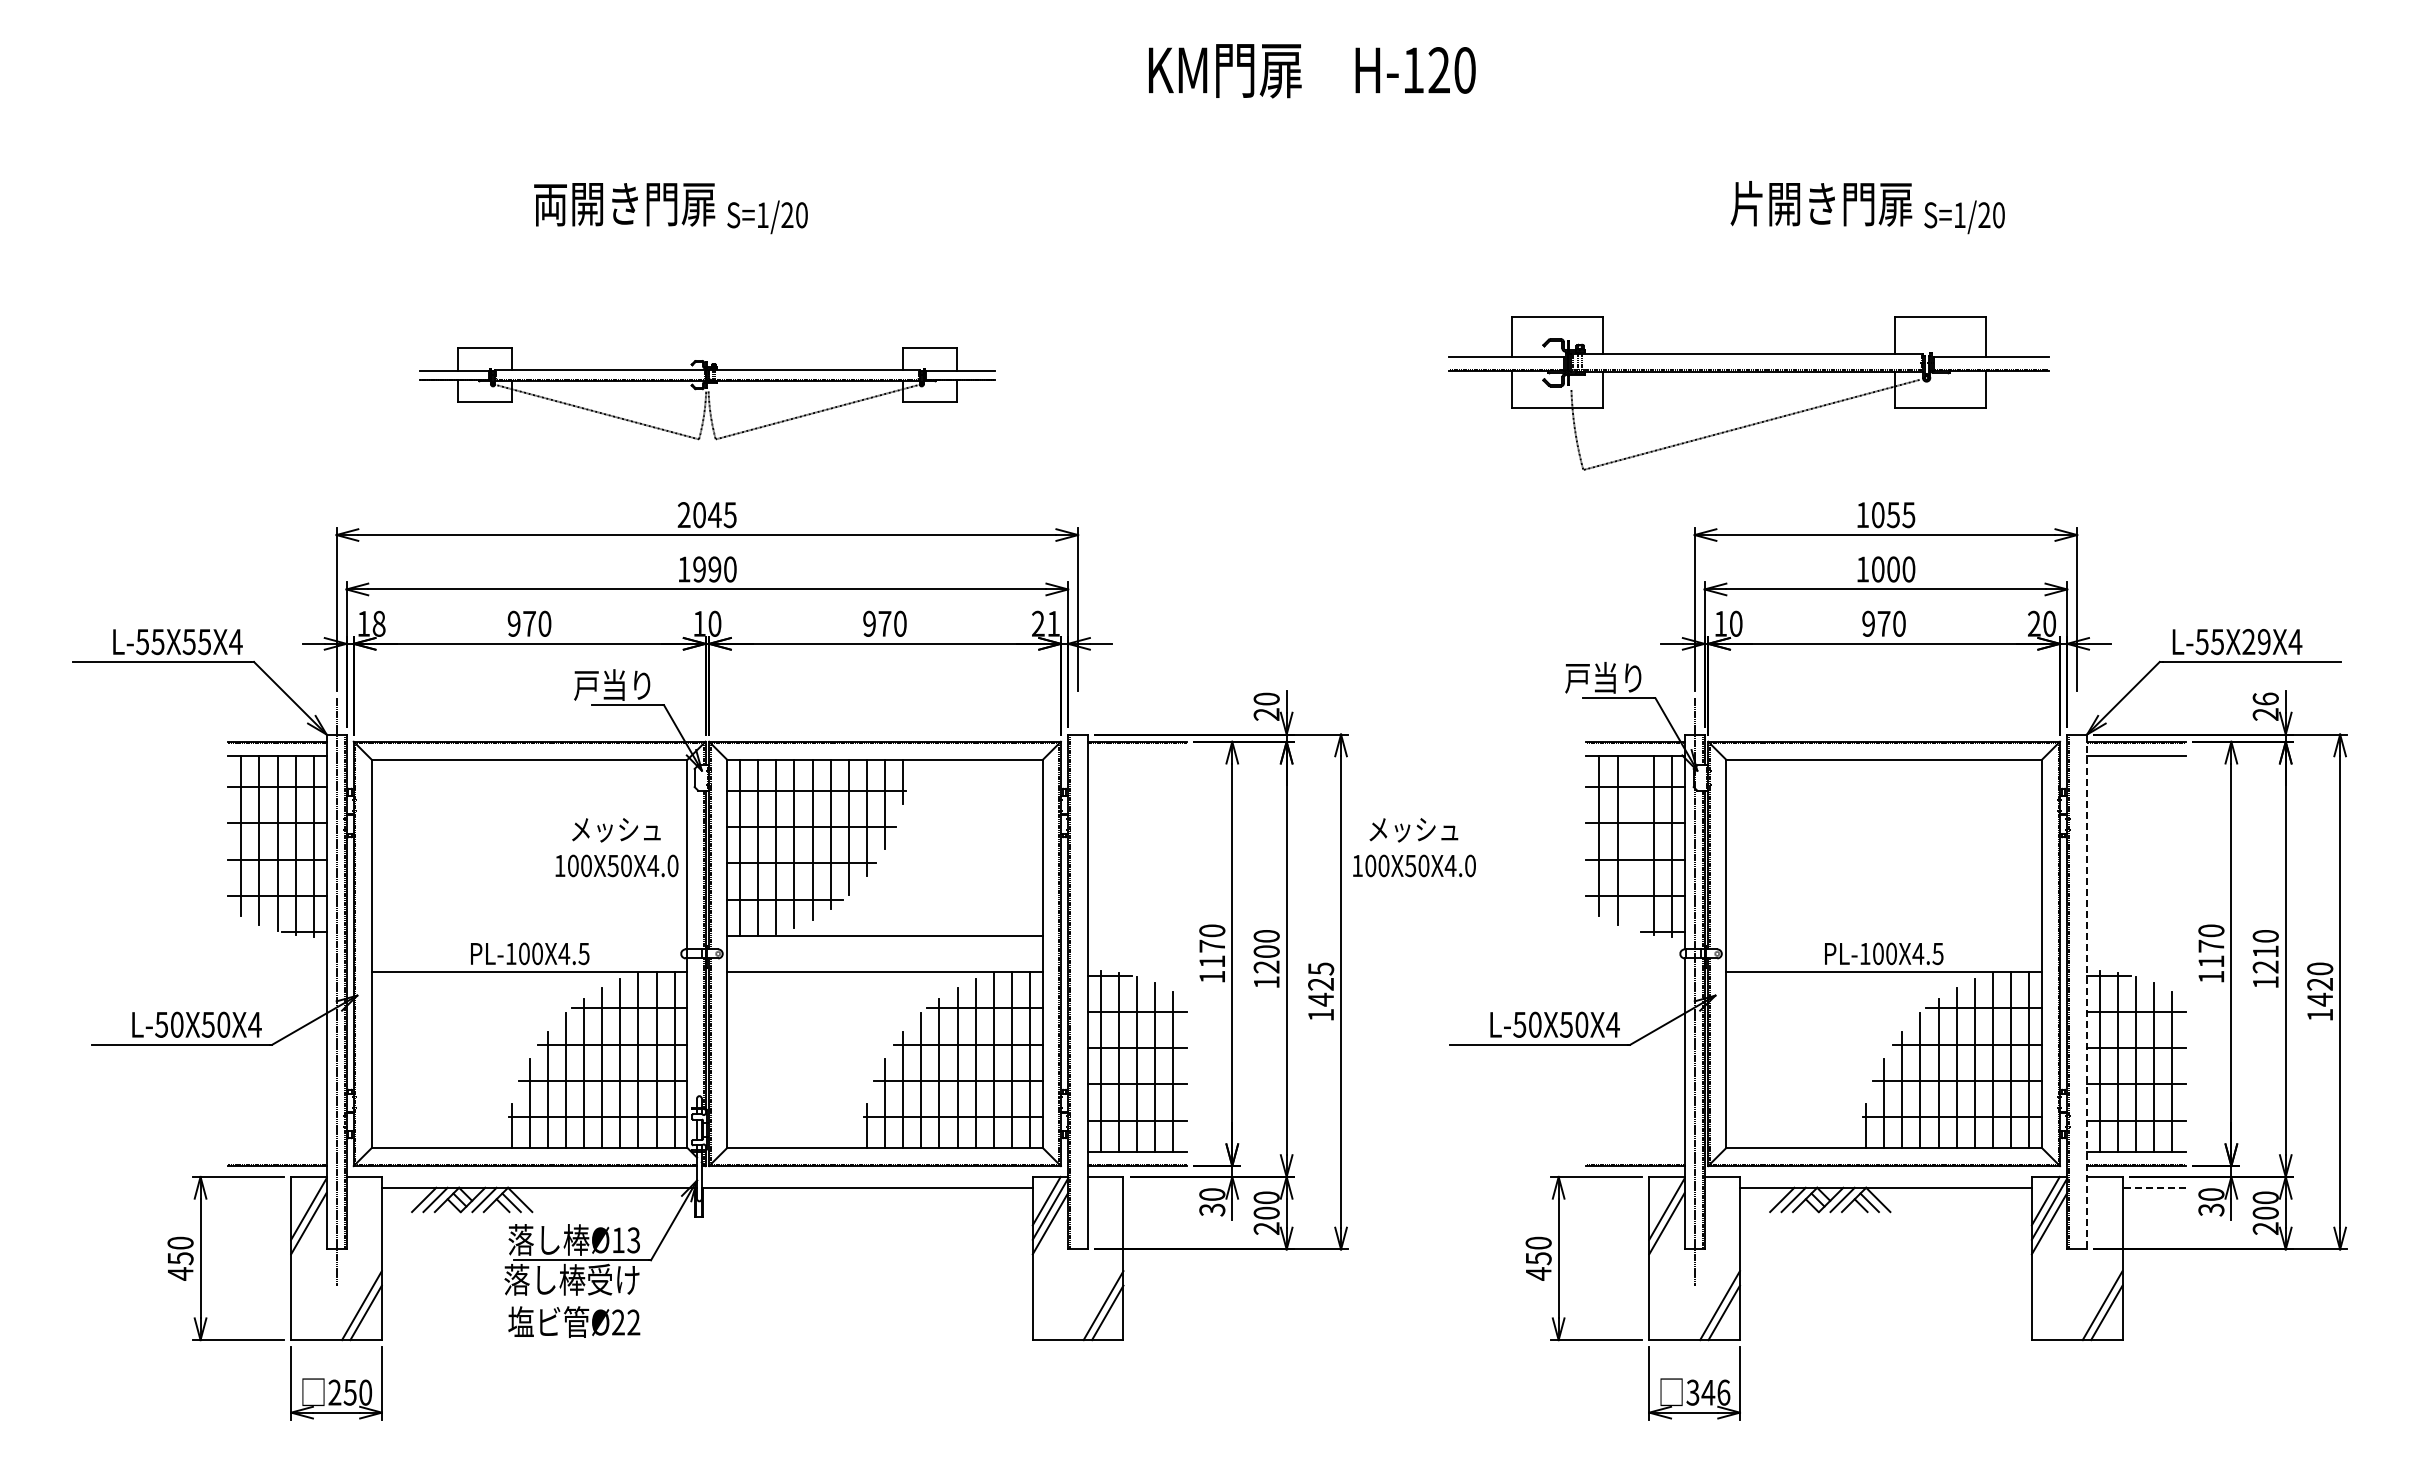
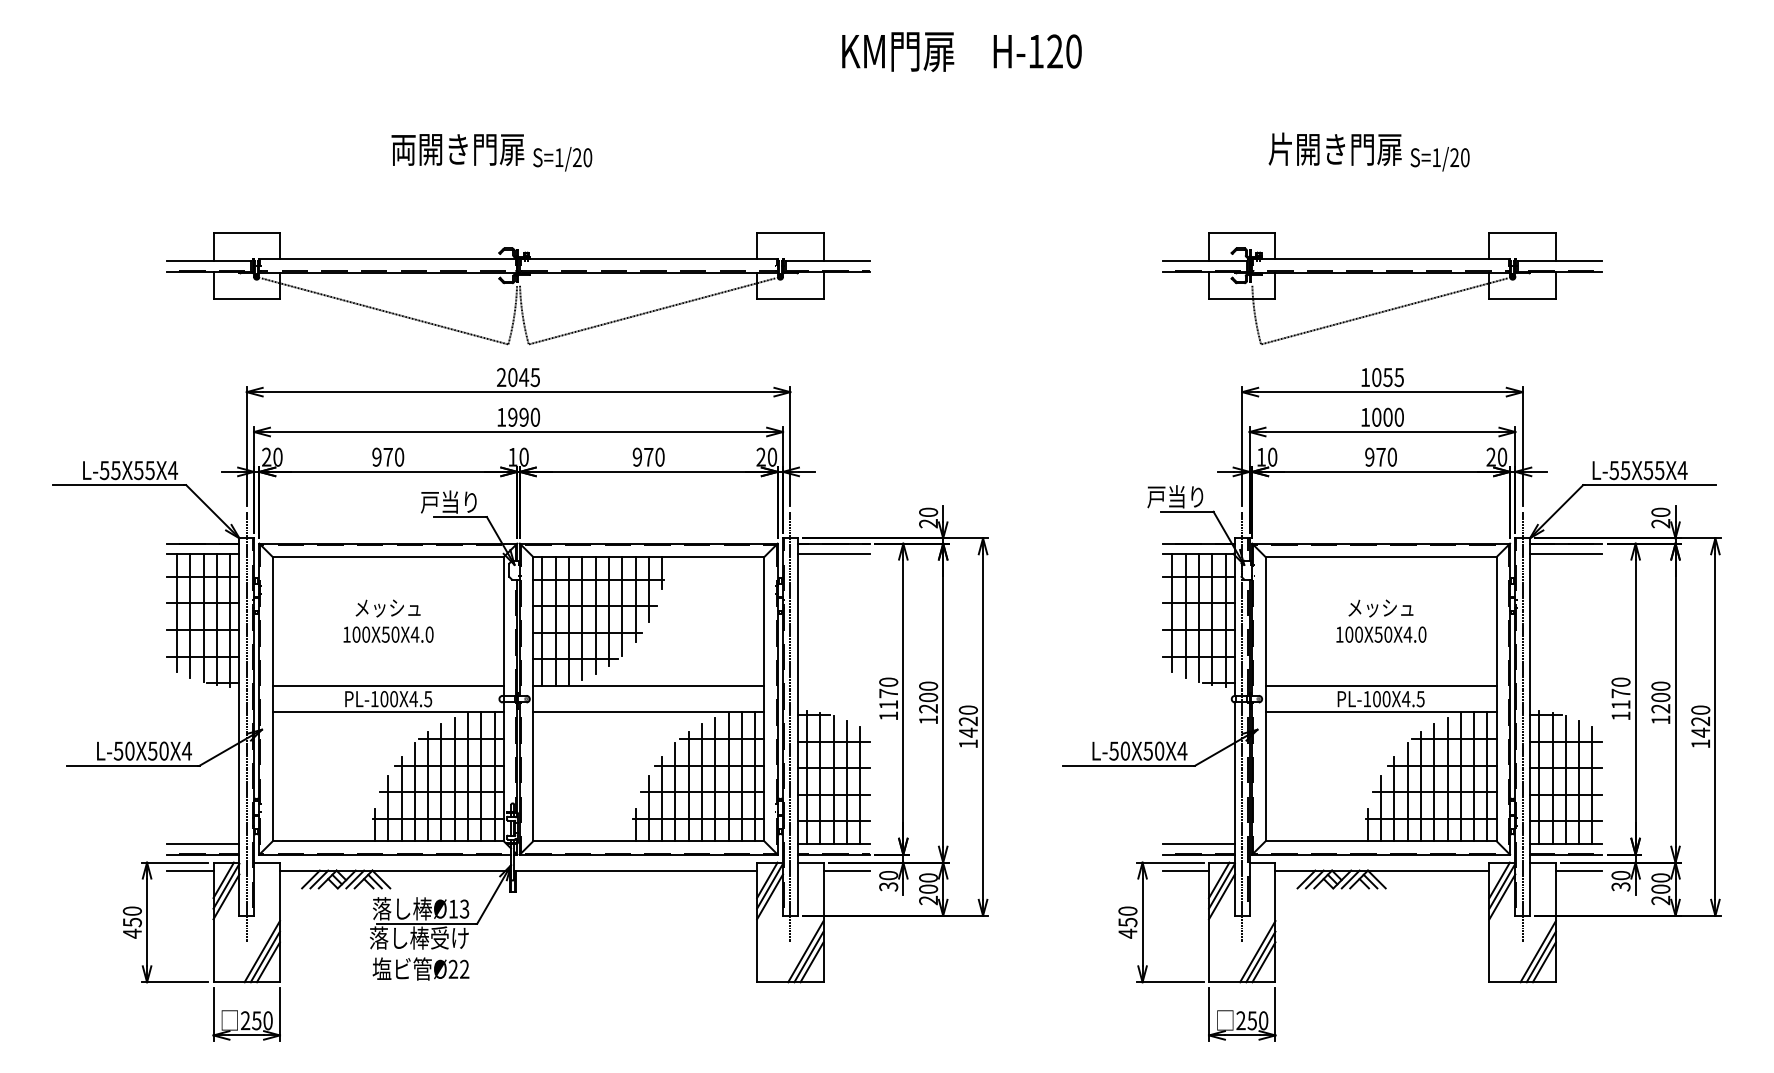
part: (707, 393) -> (518, 288), size x1.67
part: (1748, 393) -> (1382, 288), moved
text: (371, 623) -> (272, 456), 18 -> 20
text: (1053, 623) -> (772, 456), 21 -> 20
text: (2256, 642) -> (1654, 470), L-55X29X4 -> L-55X55X4
text: (2265, 698) -> (1660, 511), 26 -> 20
line: (1137, 756) -> (833, 554), added
line: (1635, 843) -> (1198, 618), added
text: (616, 847) -> (388, 621), moved
text: (1414, 847) -> (1381, 621), moved
line: (529, 935) -> (388, 685), added
line: (1883, 935) -> (1380, 685), added
text: (2265, 951) -> (1660, 697), 1210 -> 1200
text: (1321, 968) -> (968, 709), 1425 -> 1420
line: (1078, 991) -> (790, 726), added
line: (2077, 991) -> (1522, 726), added
line: (2087, 992) -> (1530, 727), dashed -> solid
line: (276, 1151) -> (202, 843), added
line: (1634, 1151) -> (1198, 843), added
line: (259, 1187) -> (190, 870), added
line: (1154, 1187) -> (846, 870), added
line: (1617, 1187) -> (1185, 870), added
line: (2154, 1187) -> (1579, 870), dashed -> solid
line: (305, 1200) -> (224, 879), added
line: (1663, 1200) -> (1219, 879), added
line: (357, 1298) -> (262, 951), added
line: (1099, 1298) -> (806, 951), added
line: (1715, 1298) -> (1257, 951), added
line: (2098, 1298) -> (1538, 951), added
text: (1708, 1392) -> (1252, 1020), 346 -> 250

